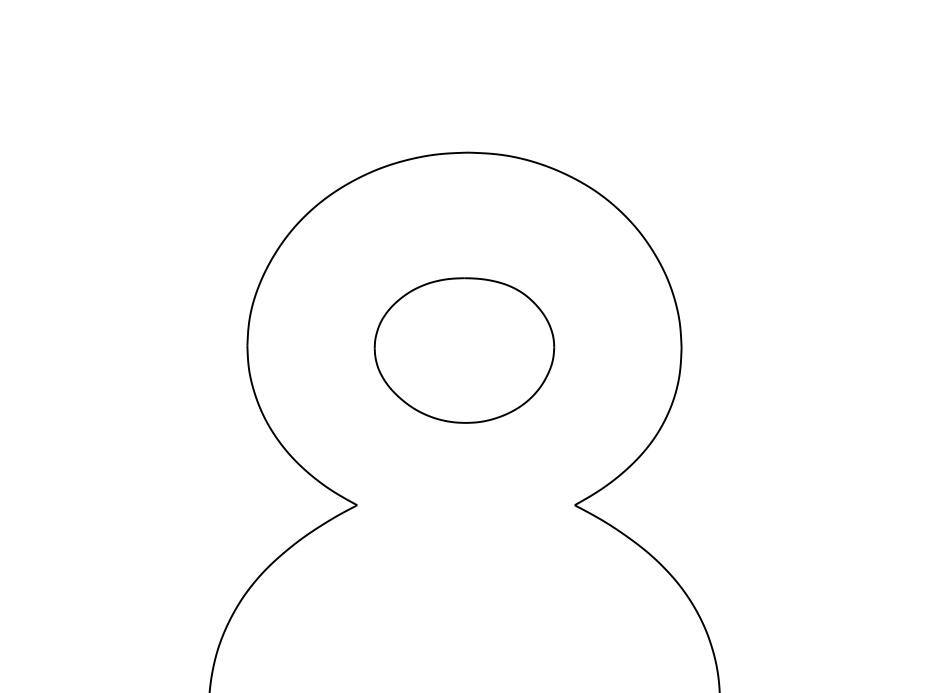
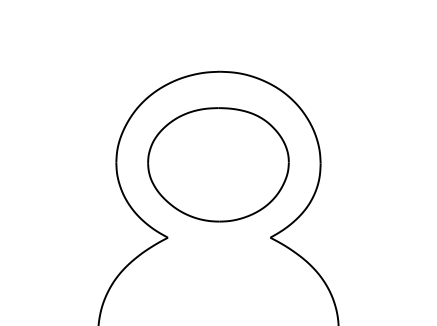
part: (464, 349) -> (218, 164), size x1.67

